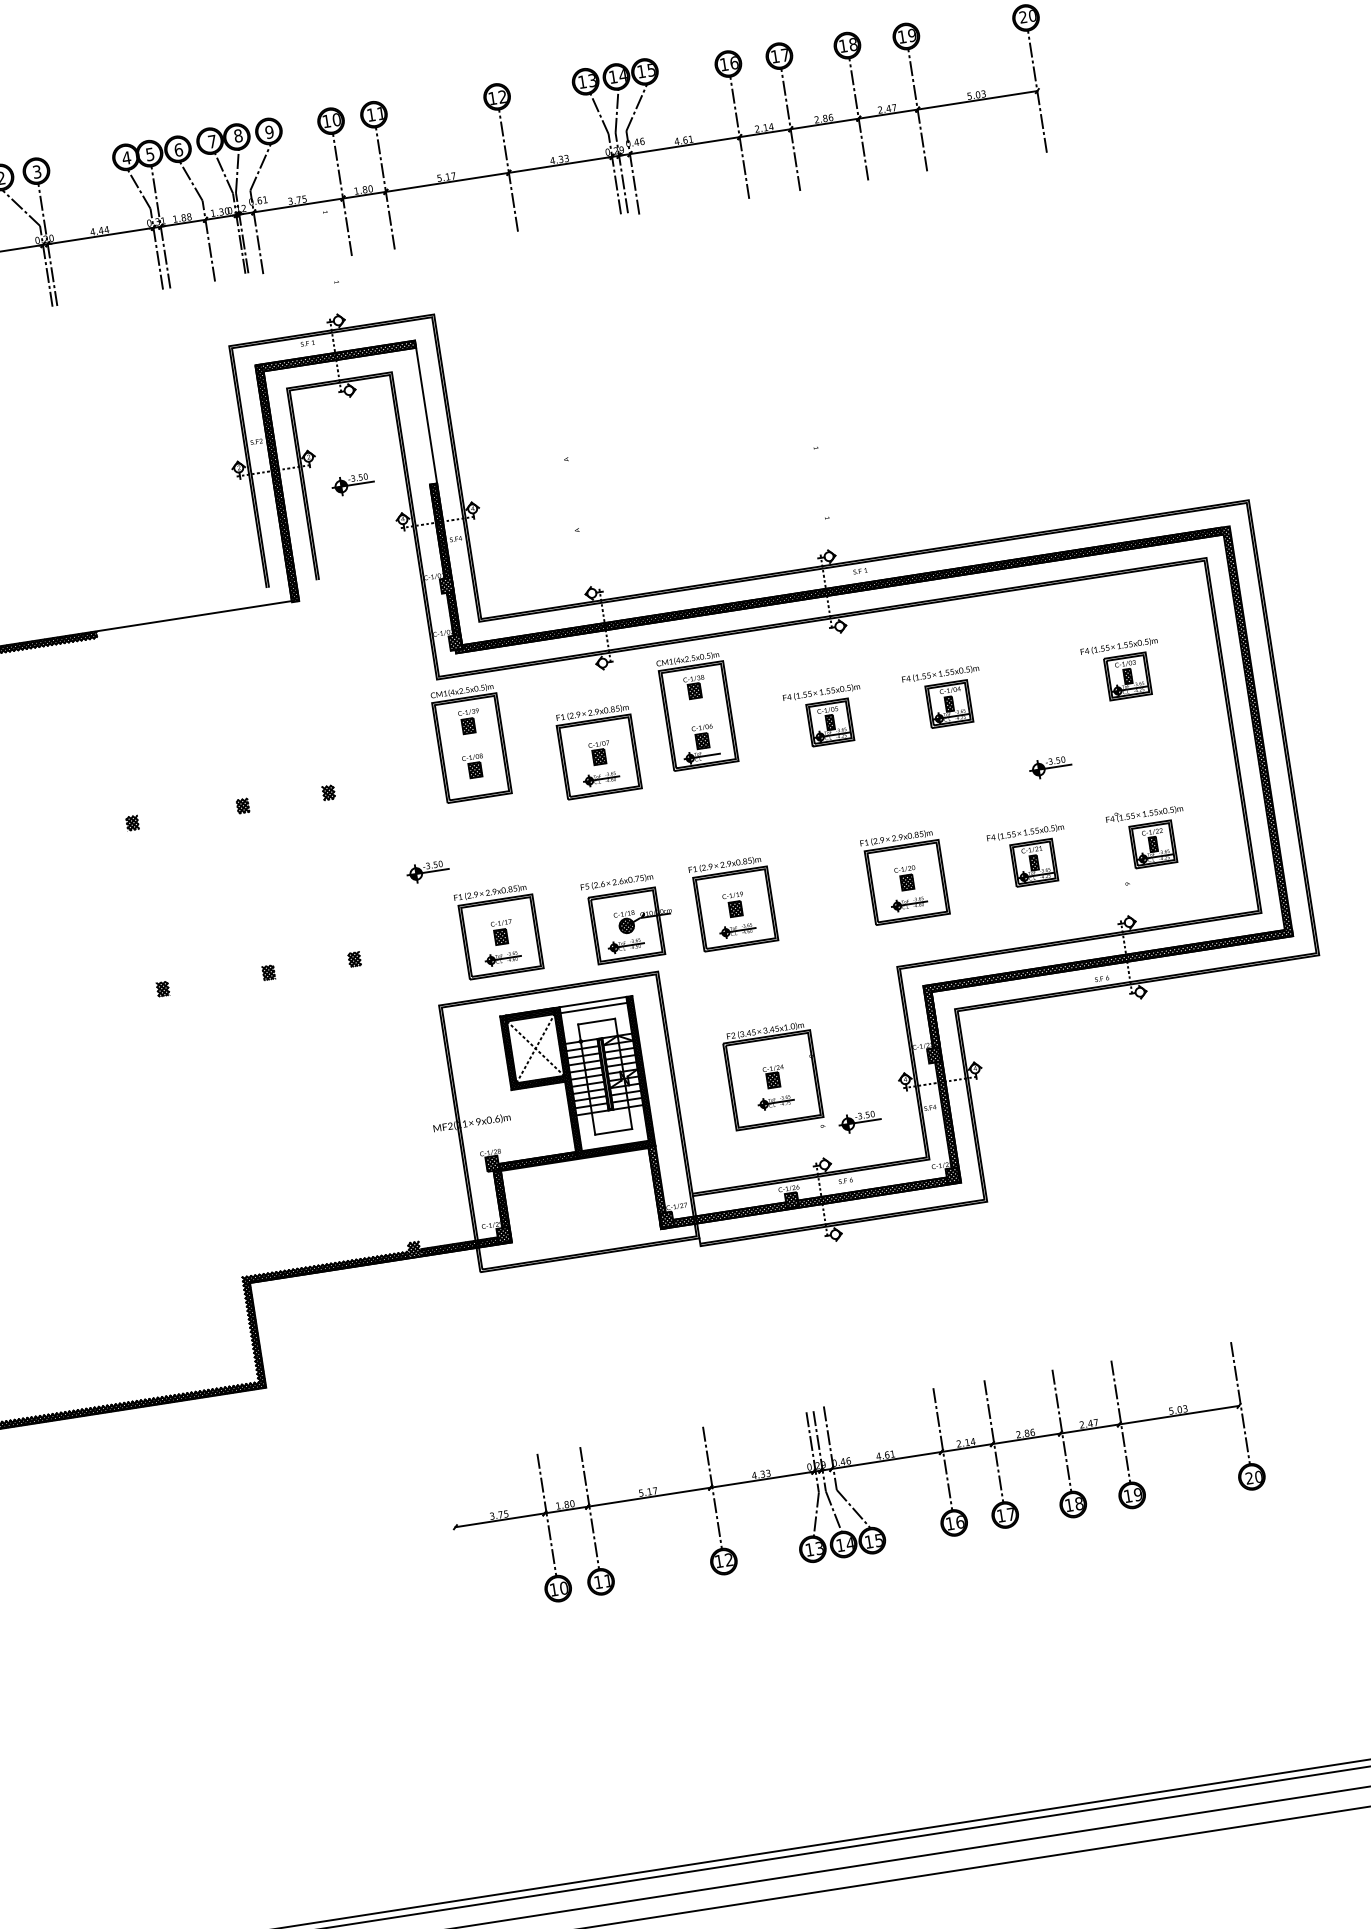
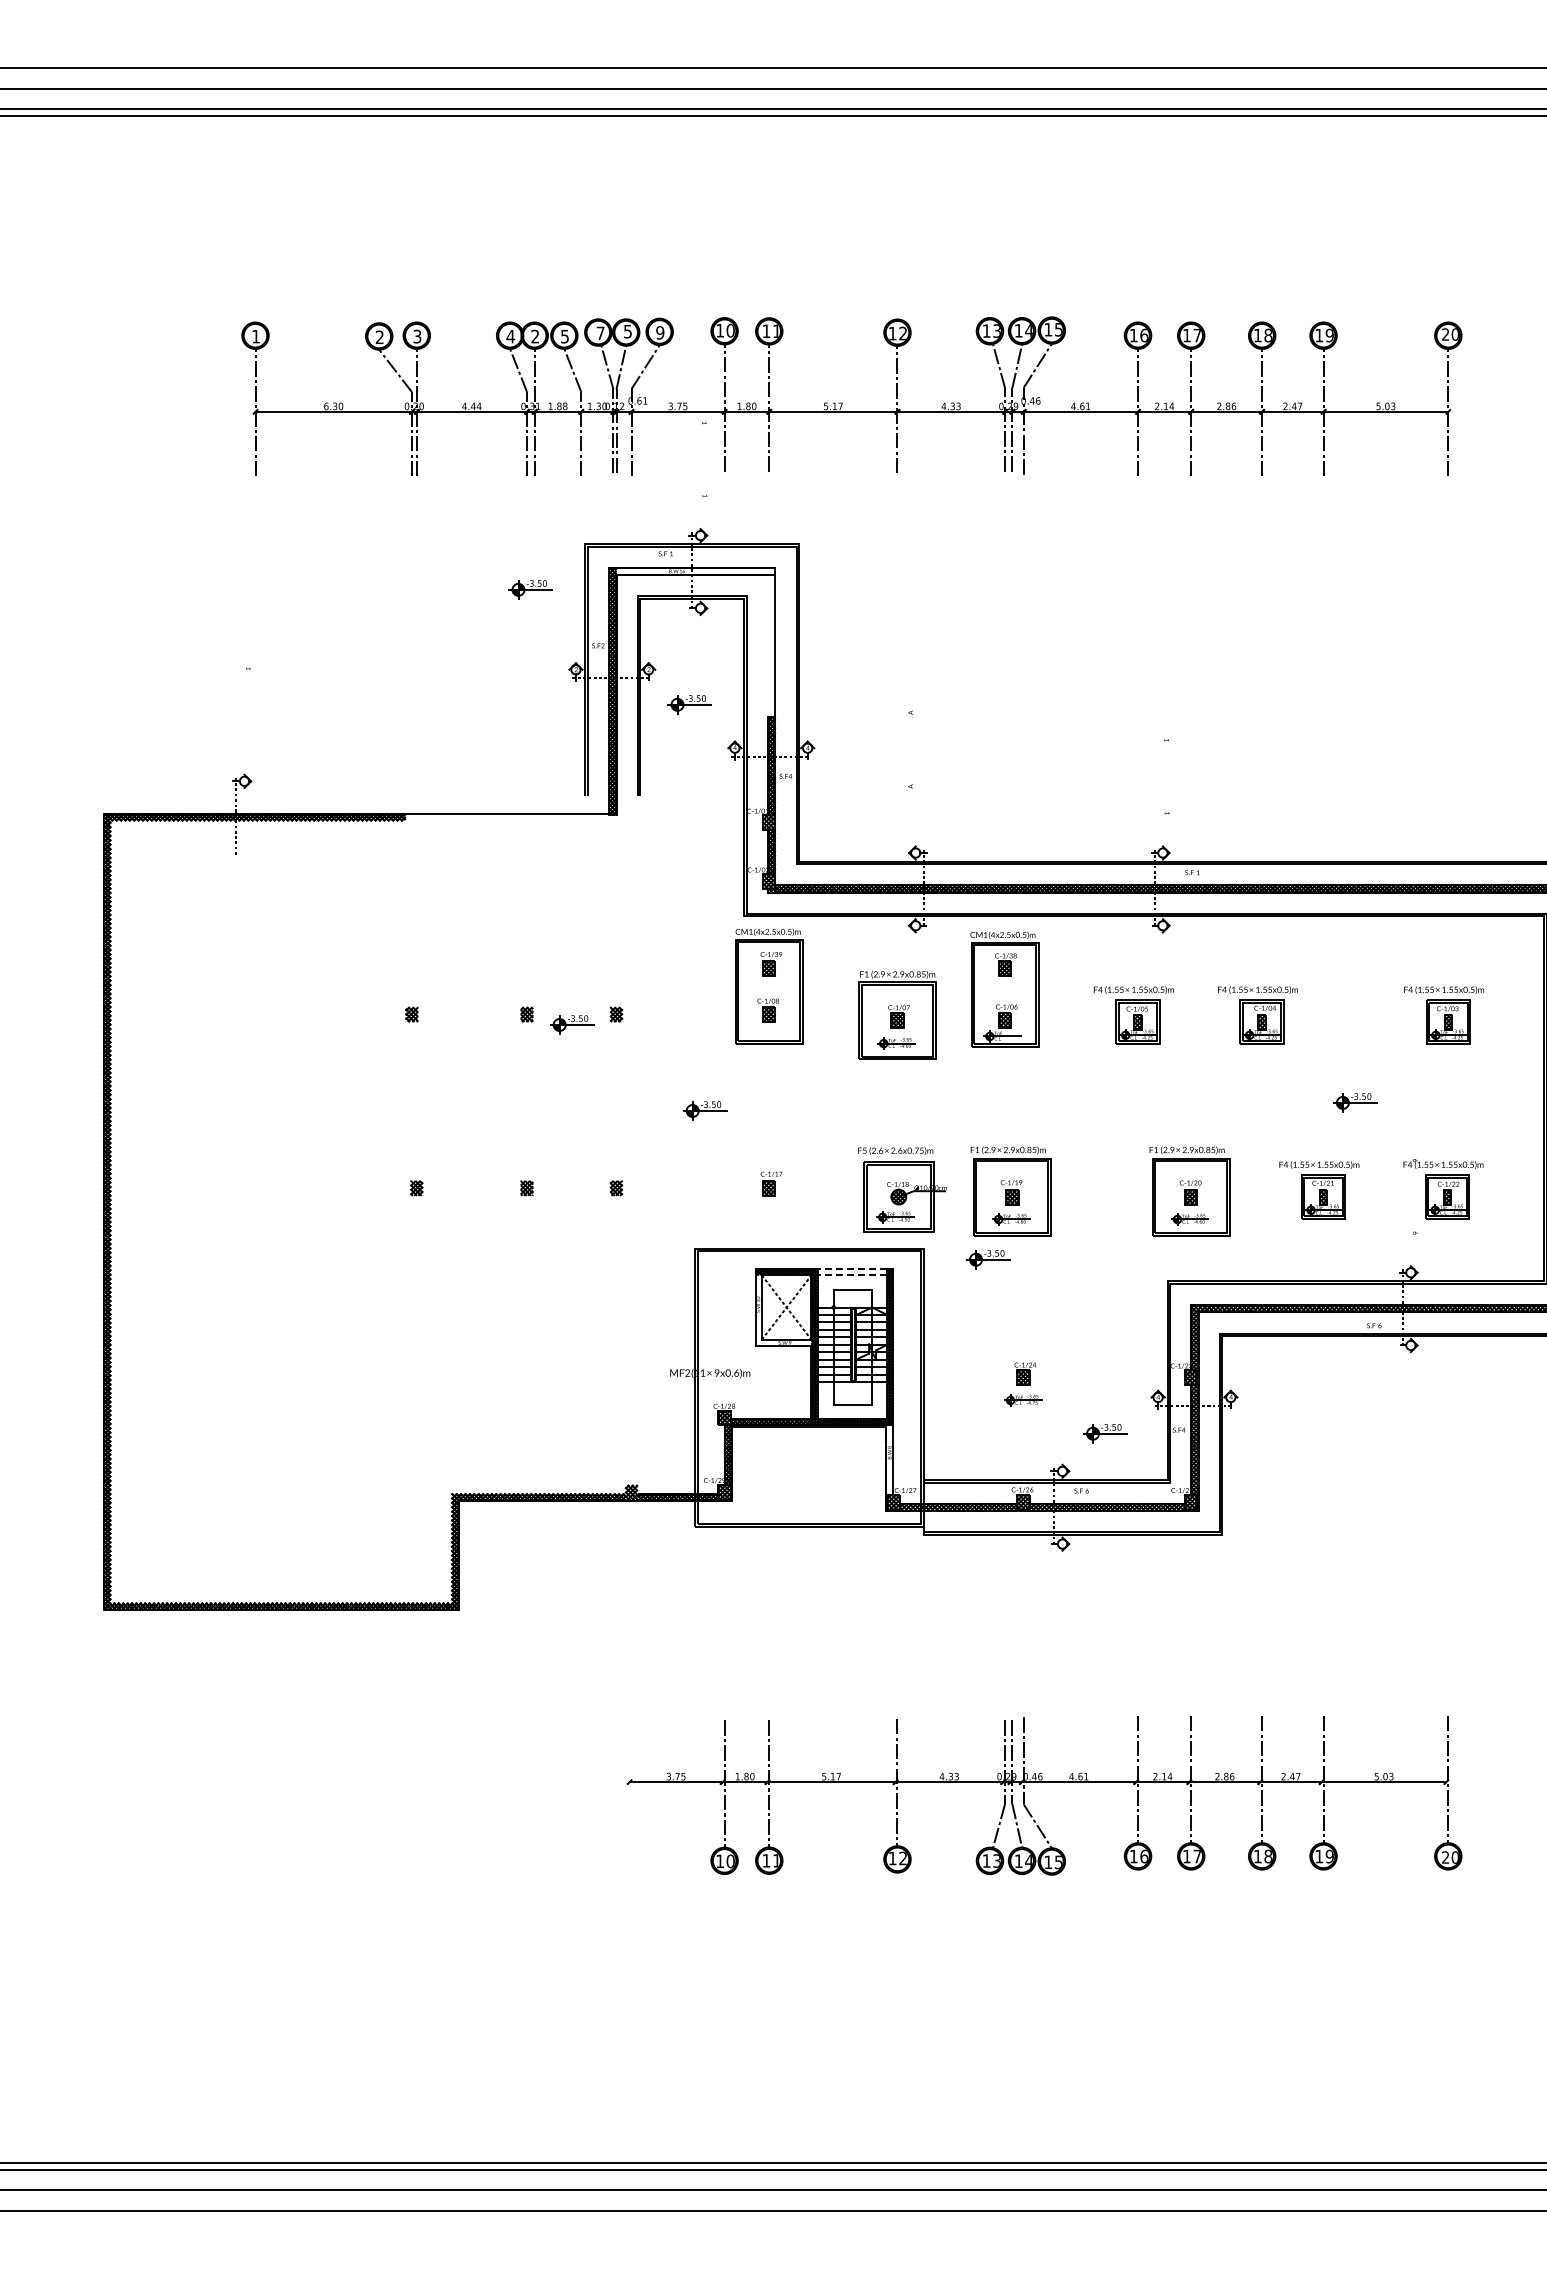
text: (237, 135) -> (627, 331), 8 -> 5
text: (179, 149) -> (565, 336), 6 -> 5
text: (150, 154) -> (535, 336), 5 -> 2
hatch: (338, 355) -> (695, 571), removed
part: (183, 397) -> (530, 589), added
part: (288, 808) -> (572, 1024), added
part: (498, 931) -> (767, 1182), removed
part: (722, 972) -> (988, 1259), added
line: (593, 1002) -> (852, 1269), solid -> dashed
line: (594, 1008) -> (852, 1275), solid -> dashed
hatch: (533, 1051) -> (783, 1310), removed
part: (773, 1080) -> (1023, 1377), removed
hatch: (658, 1187) -> (889, 1468), removed

